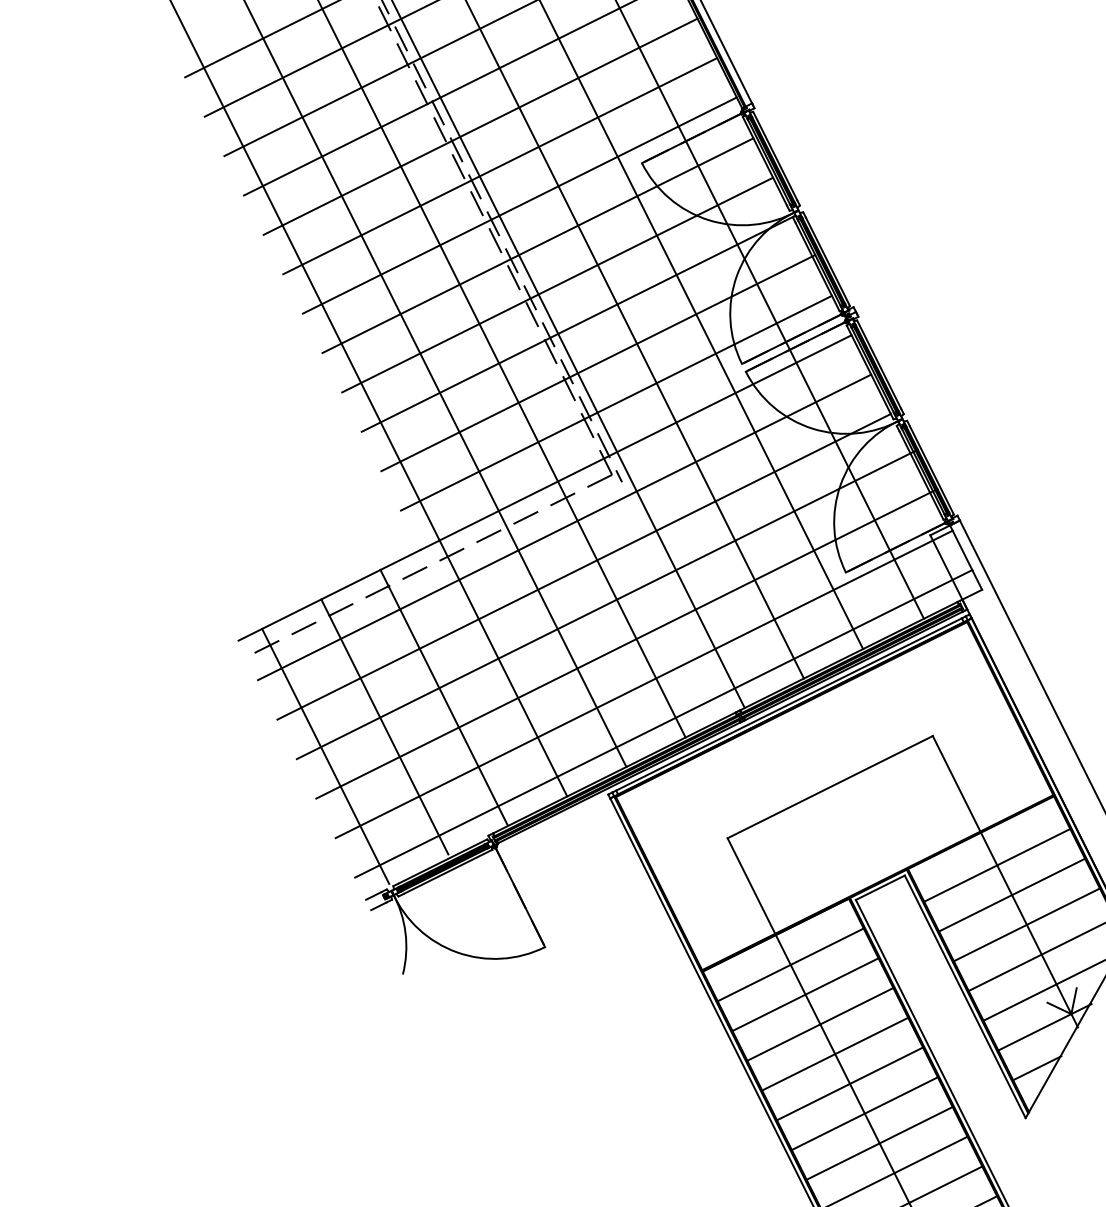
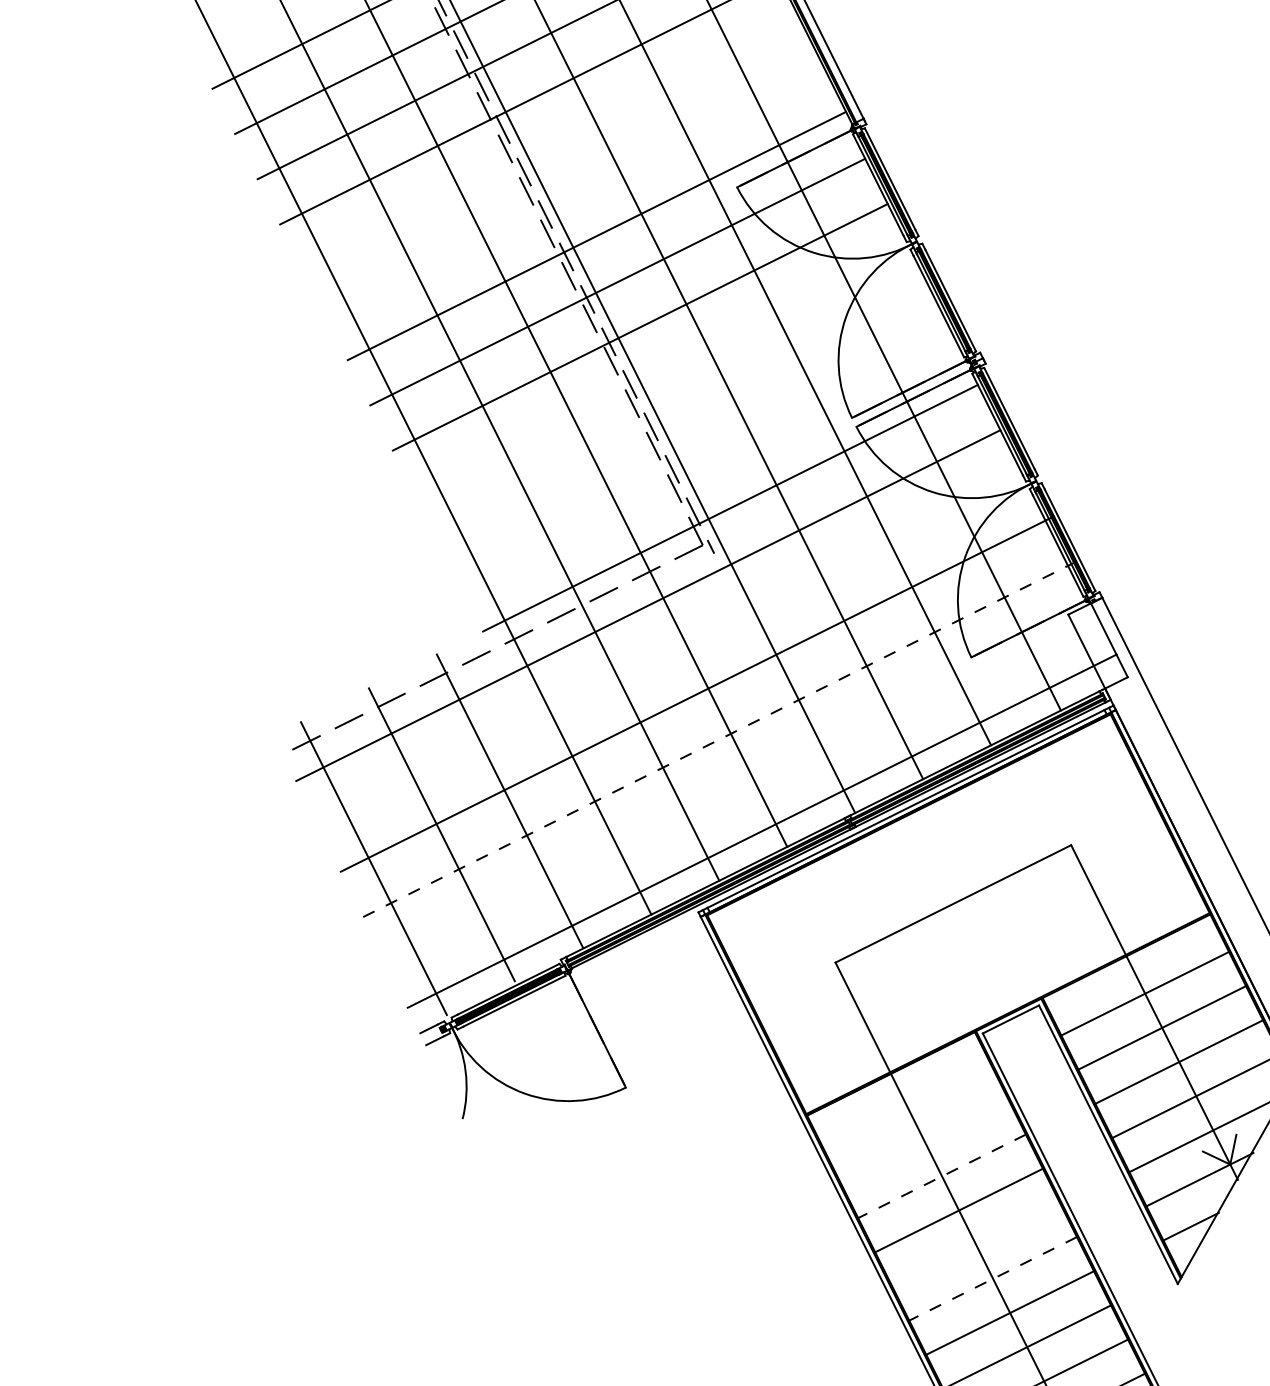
line: (480, 126) -> (551, 145), removed
line: (500, 165) -> (574, 190), removed
line: (577, 323) -> (663, 371), removed
line: (597, 362) -> (686, 416), removed
line: (616, 402) -> (707, 462), removed
line: (583, 566) -> (670, 650), removed
line: (329, 595) -> (378, 683), removed
line: (627, 643) -> (720, 739), solid -> dashed
line: (643, 684) -> (739, 785), removed
line: (790, 964) -> (907, 1107), removed
line: (805, 994) -> (924, 1141), removed
line: (820, 1024) -> (942, 1176), solid -> dashed
line: (849, 1083) -> (975, 1244), removed
line: (865, 1113) -> (993, 1278), solid -> dashed

